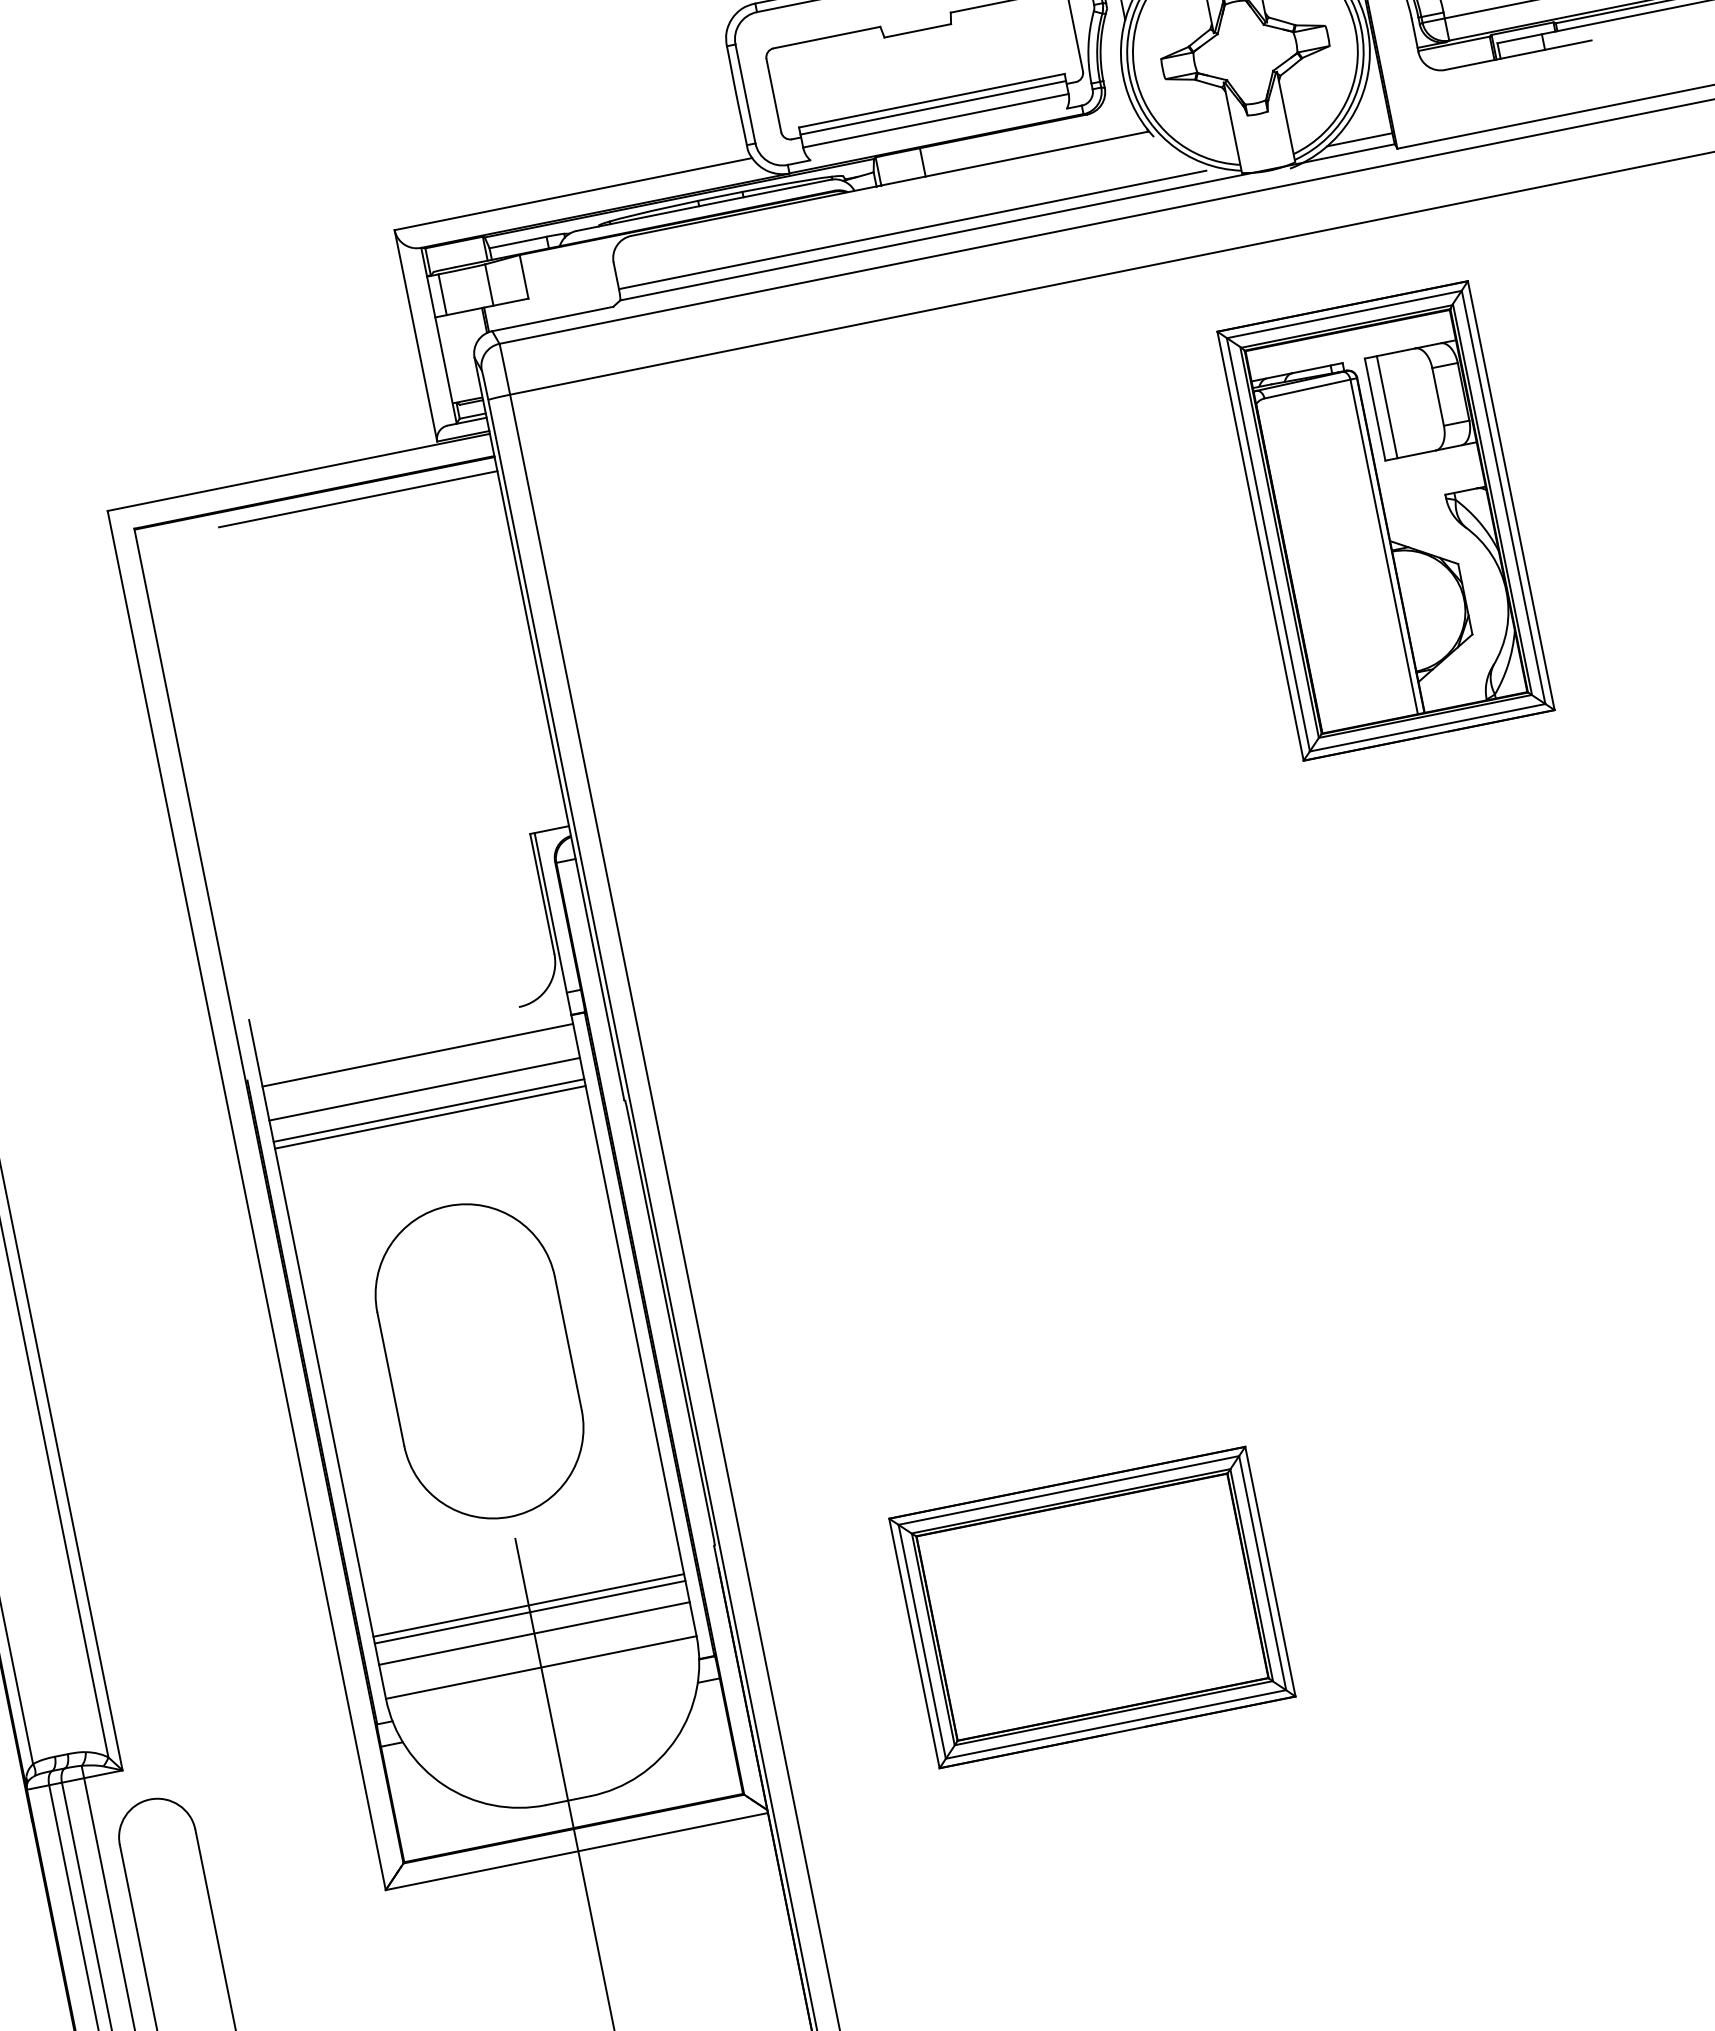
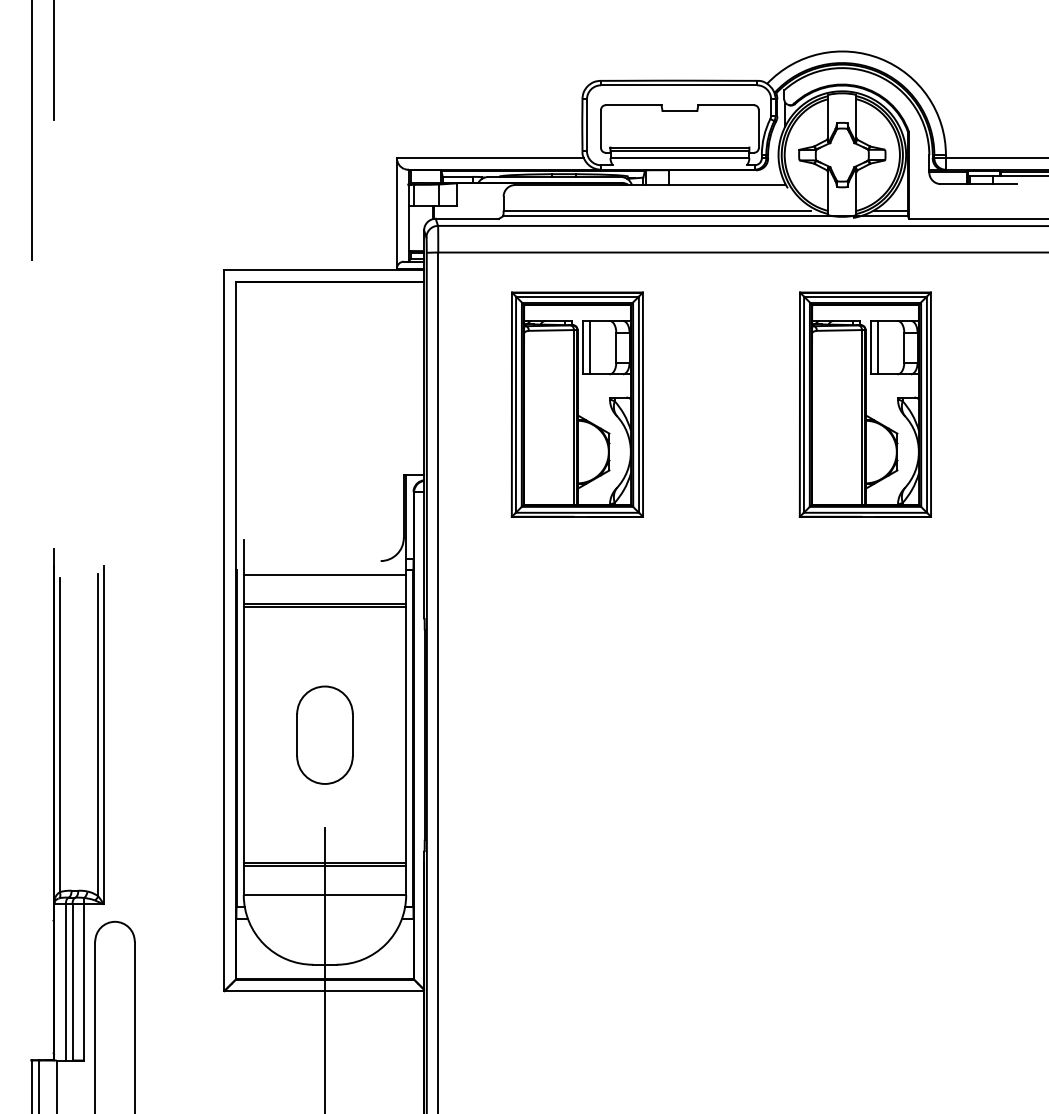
line: (358, 498) -> (351, 289), removed
part: (833, 632) -> (576, 404), added
line: (423, 1088) -> (324, 592), removed
part: (478, 1362) -> (324, 735), size x0.6
part: (1091, 1607) -> (607, 920), removed
line: (533, 1633) -> (324, 877), removed

